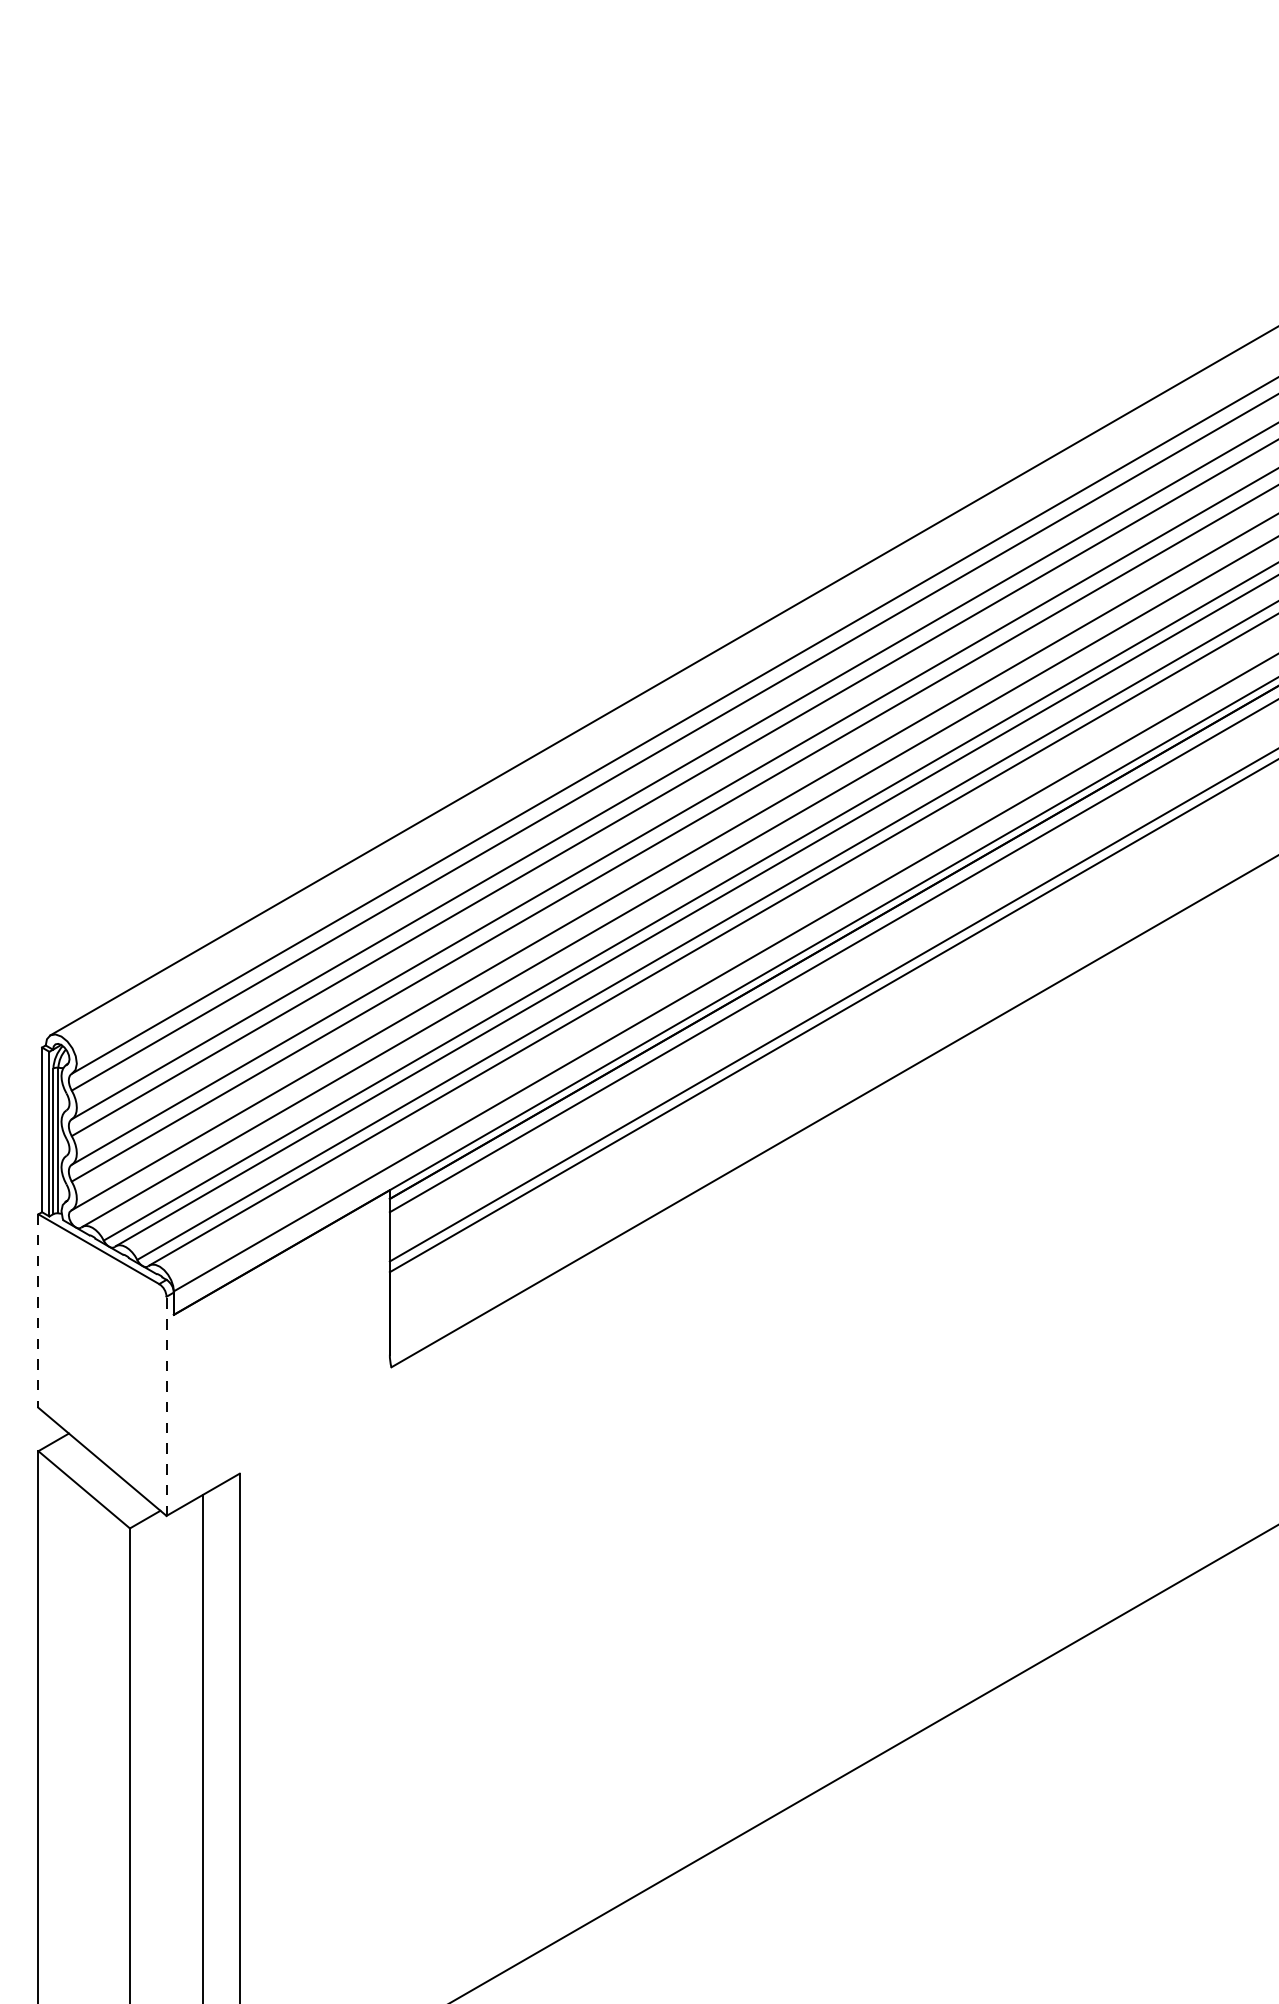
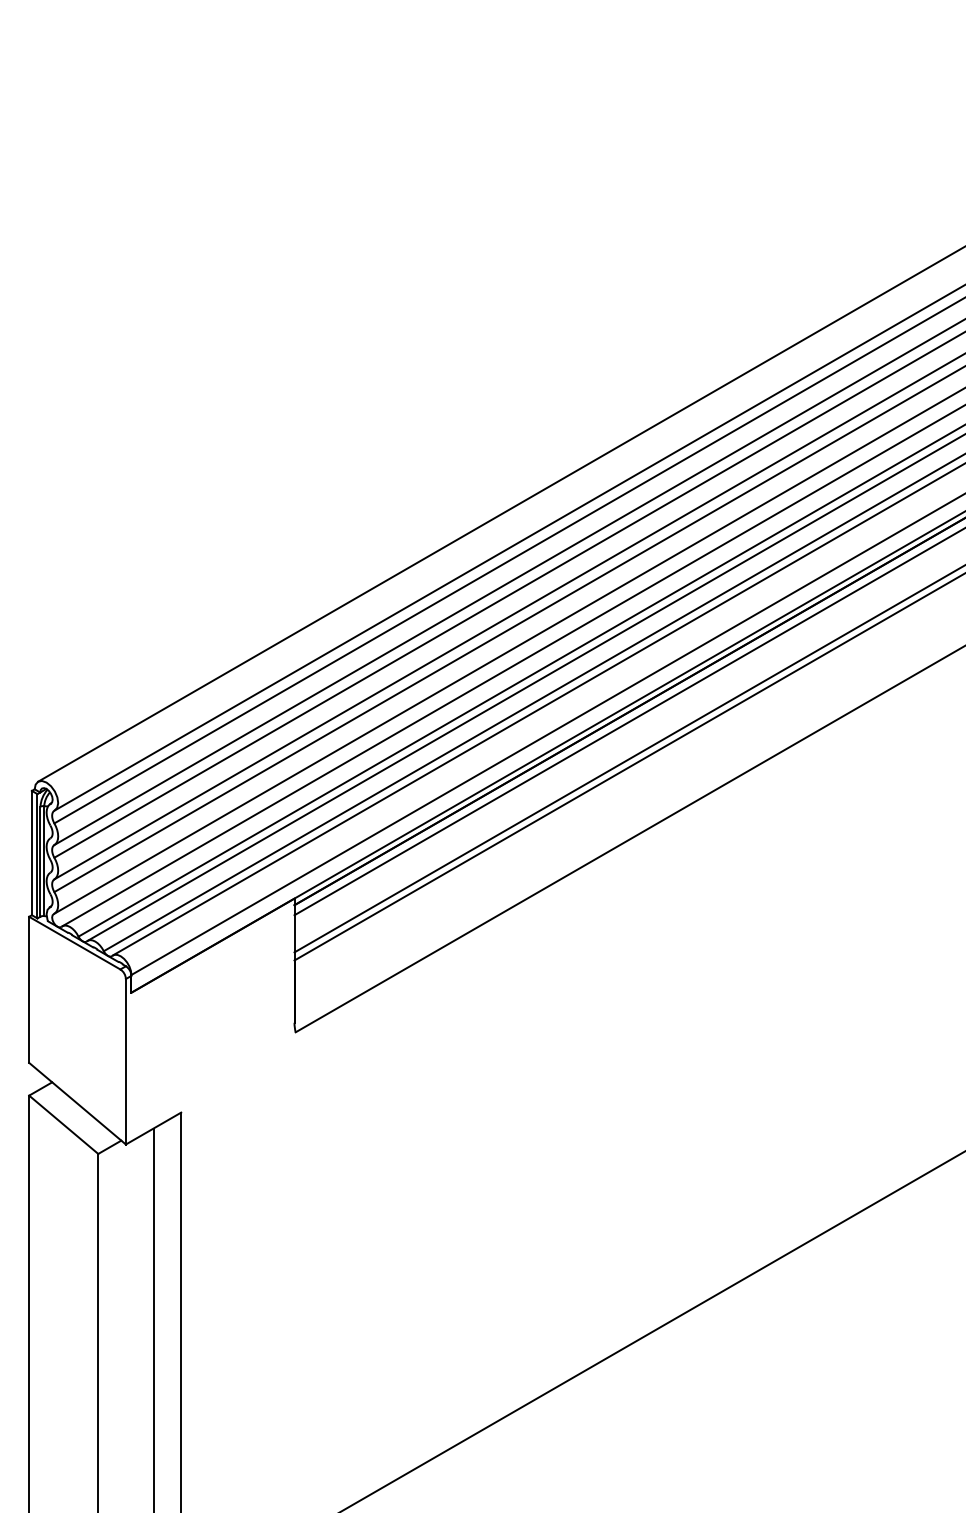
line: (38, 1311) -> (29, 990), dashed -> solid
line: (165, 1405) -> (125, 1061), dashed -> solid

